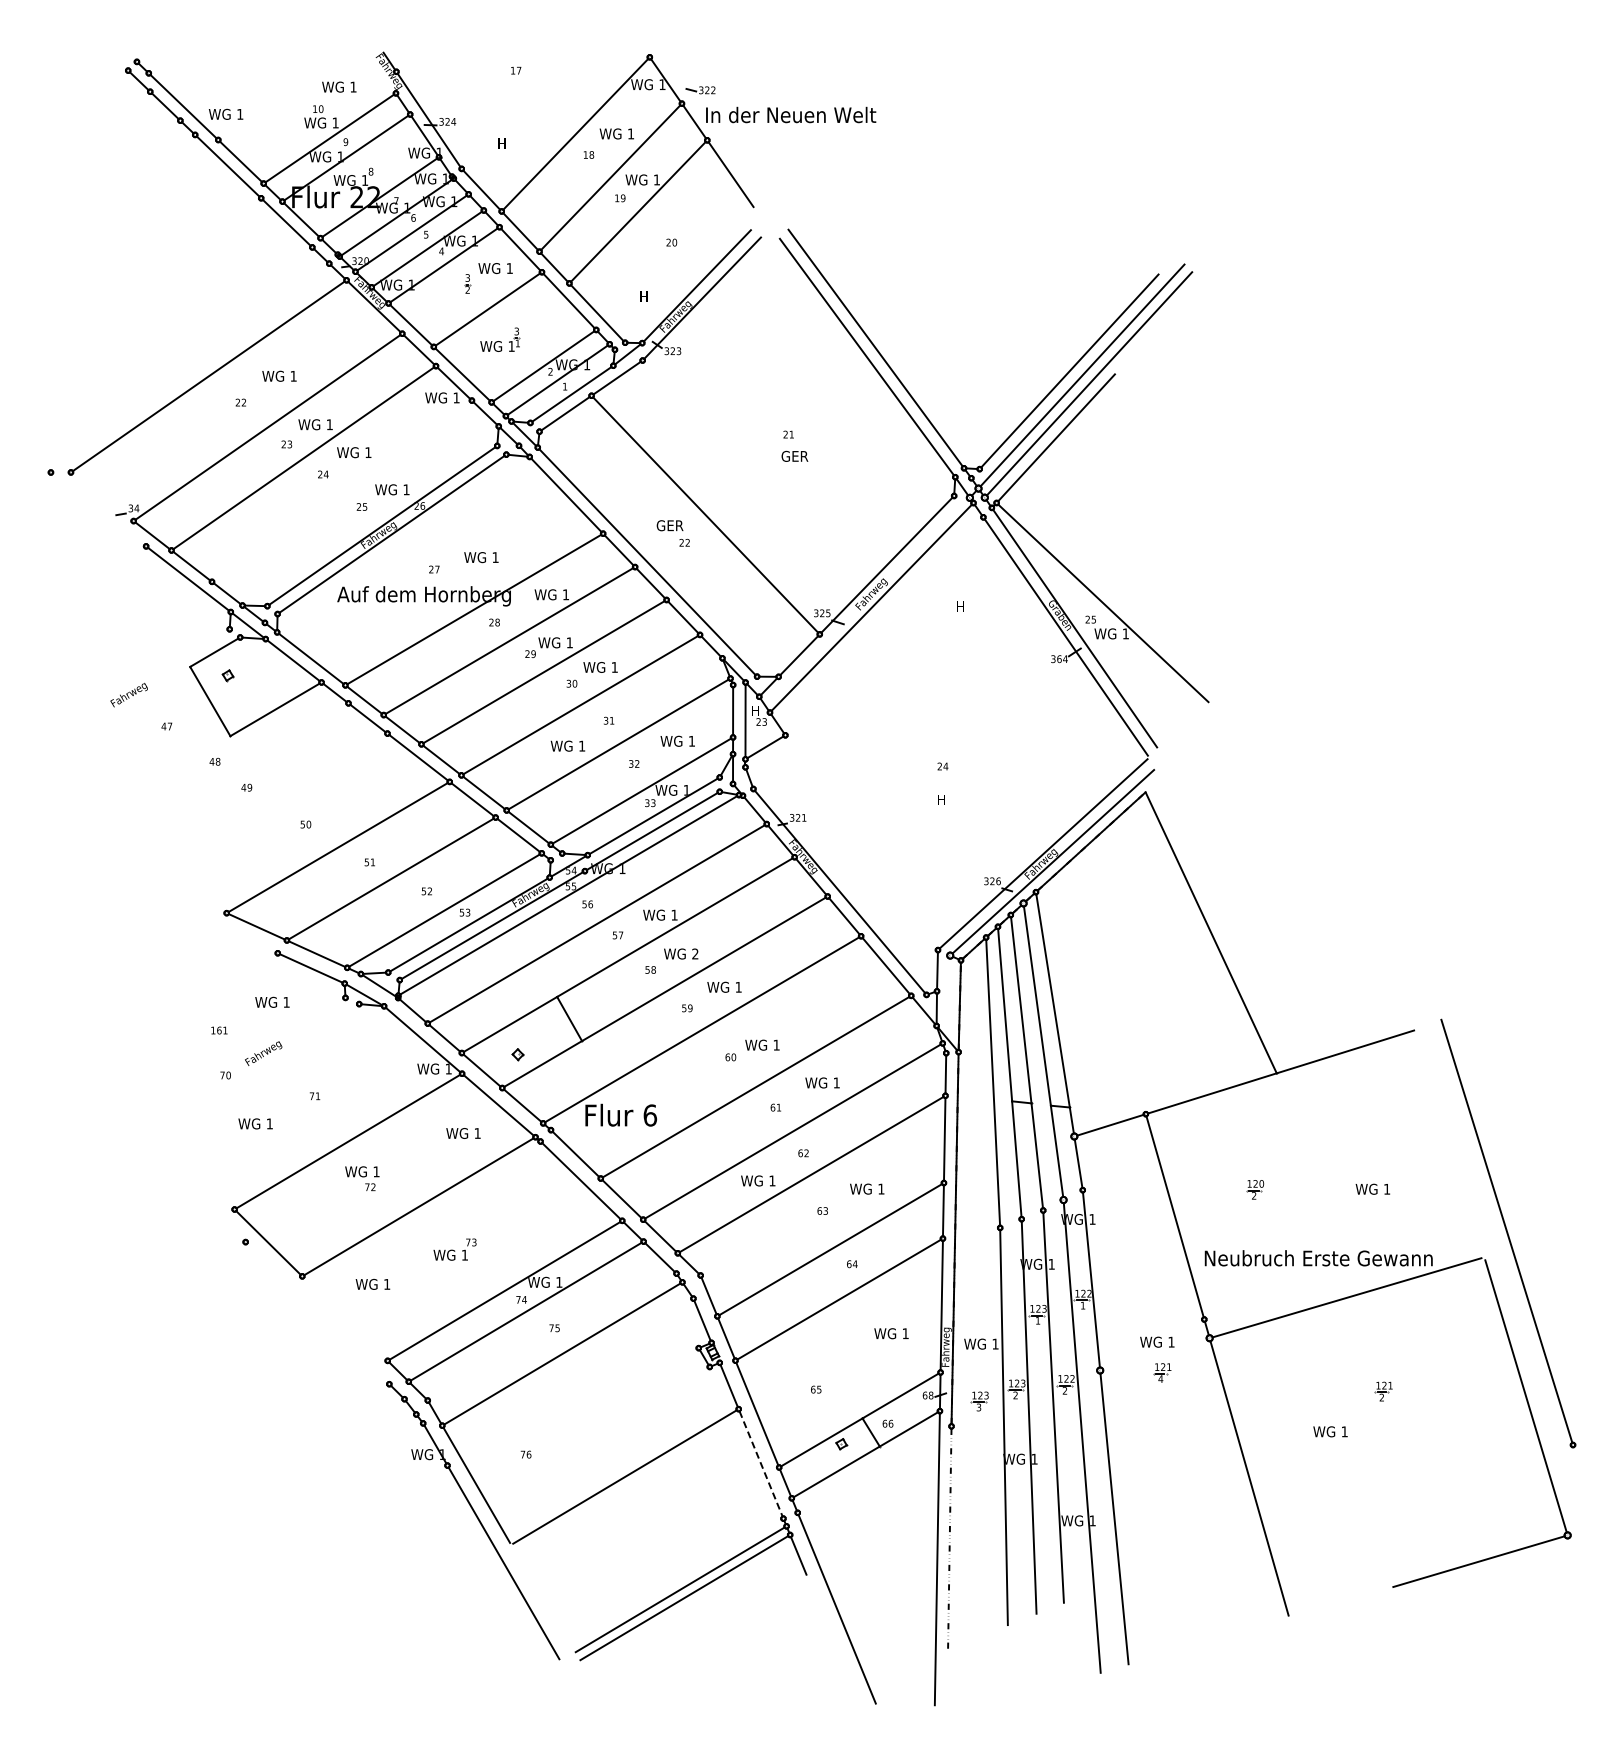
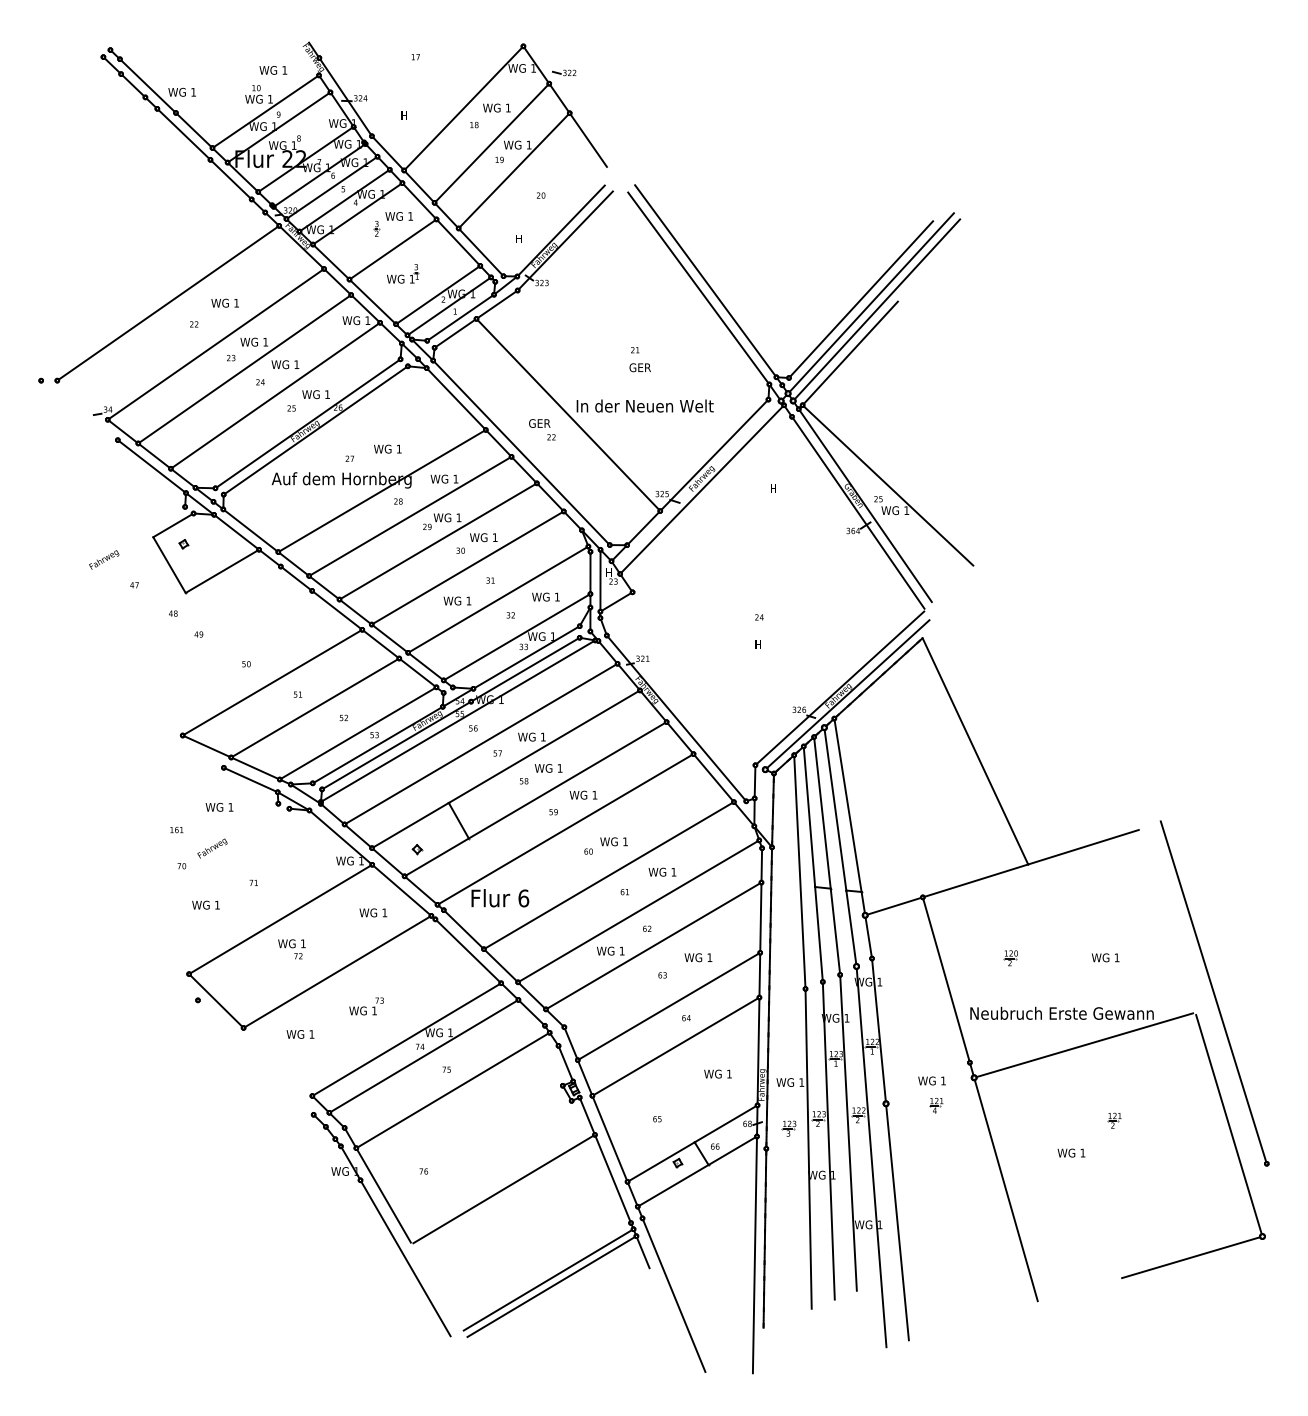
text: (791, 114) -> (645, 405), moved
line: (341, 490) -> (275, 395), added
text: (695, 953) -> (560, 767), 2 -> 1
line: (761, 1463) -> (613, 1178), dashed -> solid
line: (949, 1538) -> (764, 1239), added

